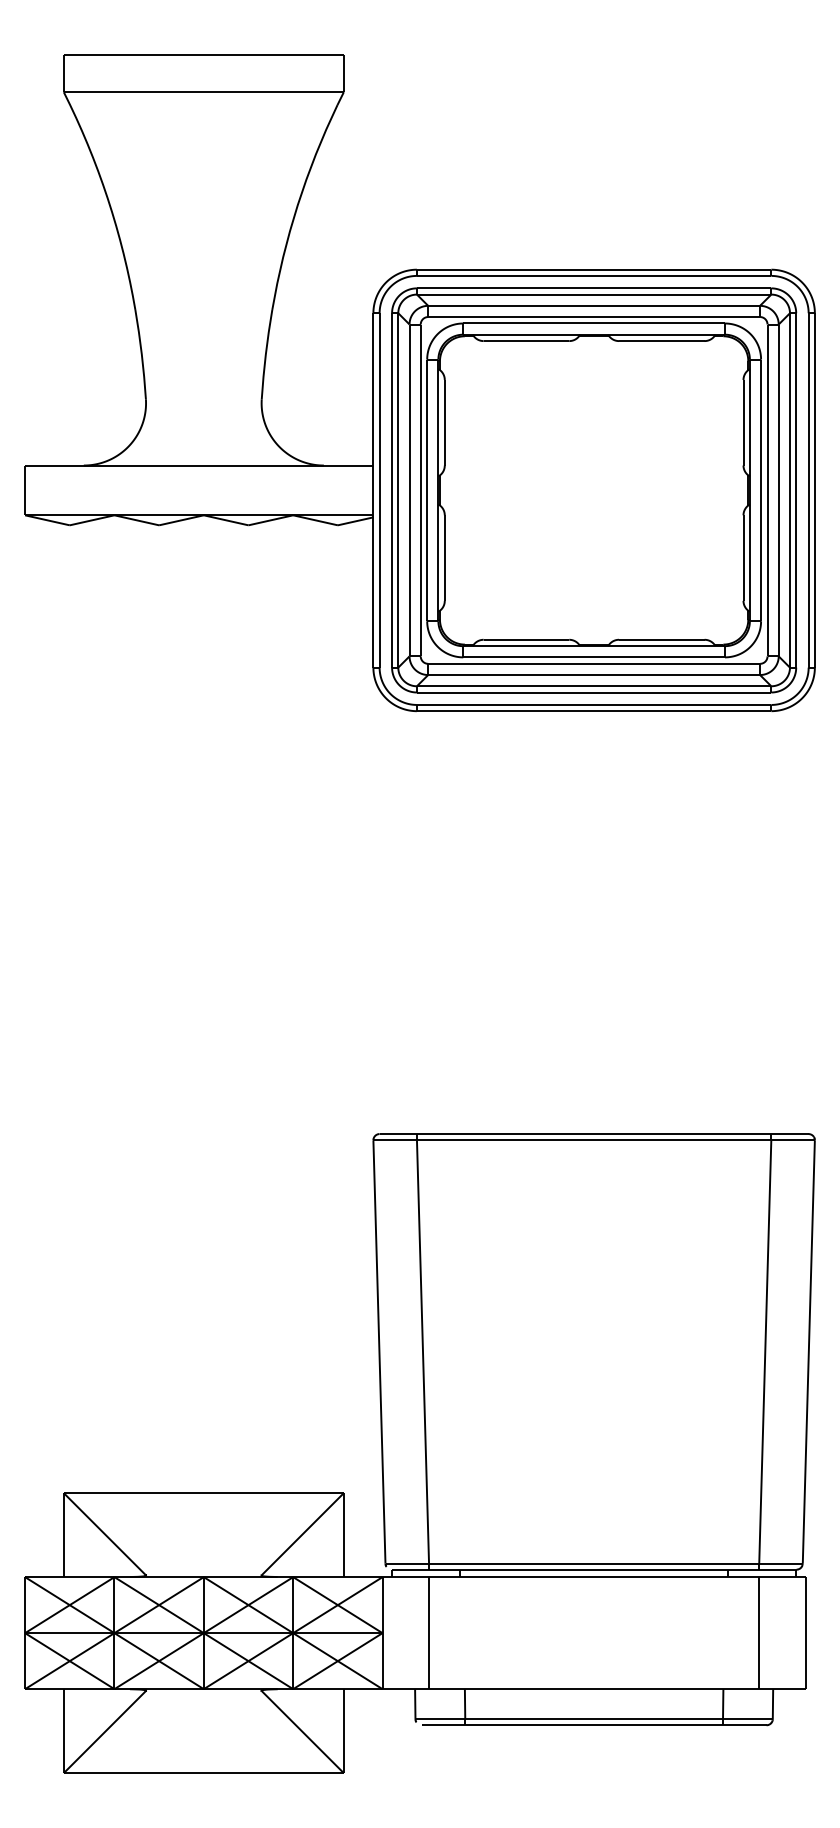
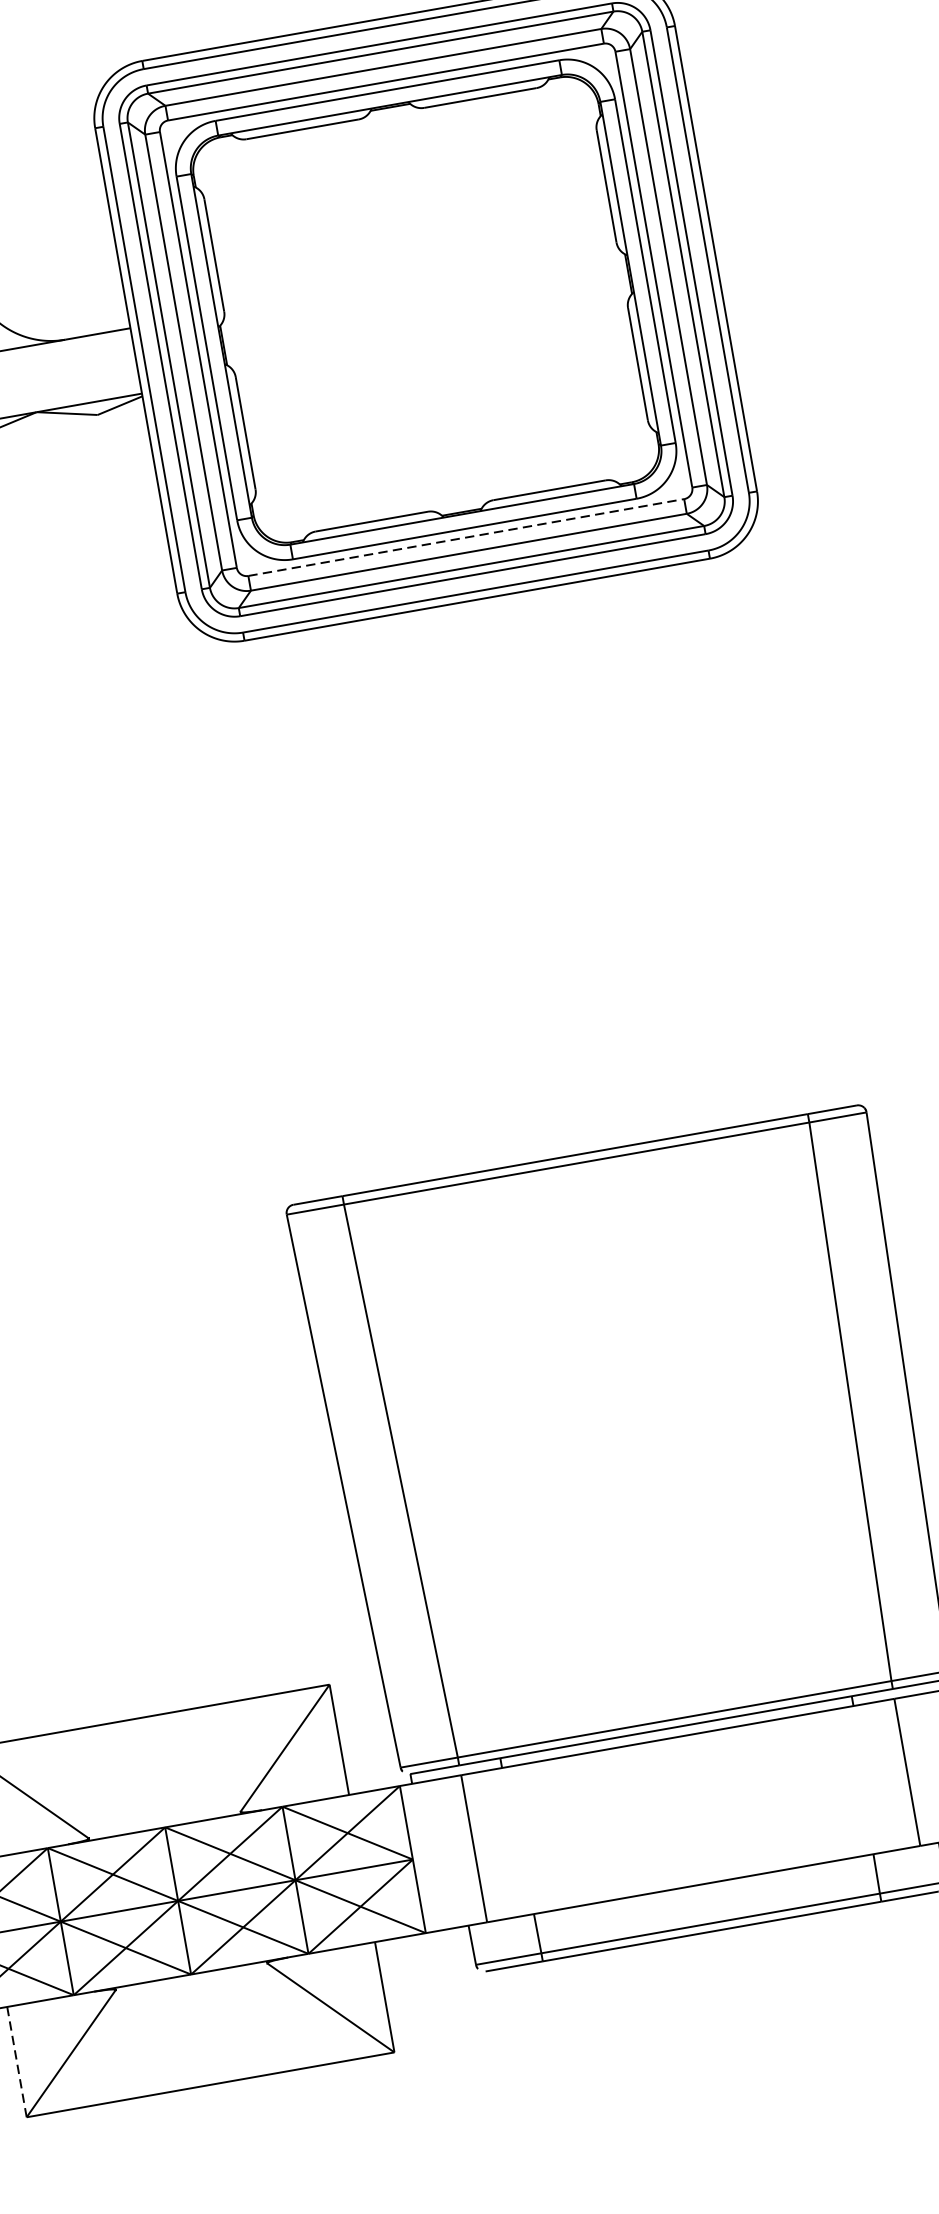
line: (594, 663) -> (466, 537), solid -> dashed
line: (63, 1730) -> (16, 2061), solid -> dashed

